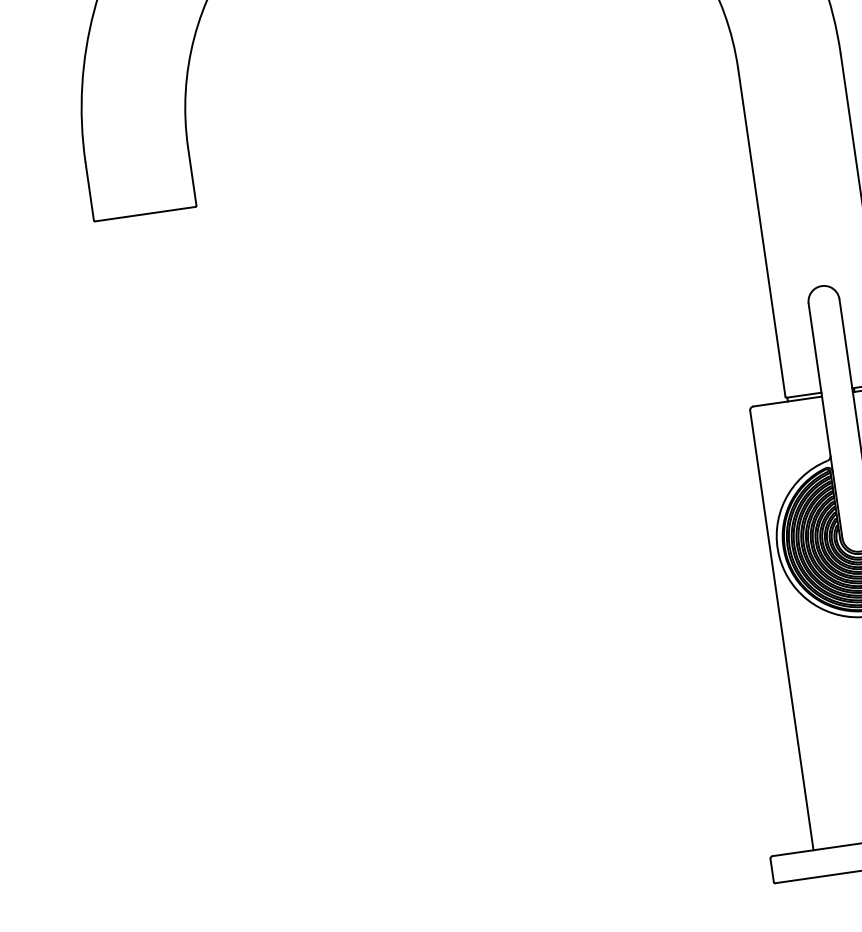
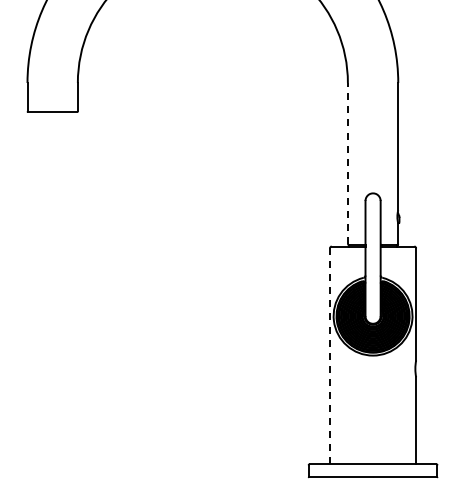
line: (760, 232) -> (347, 163), solid -> dashed
line: (780, 631) -> (329, 356), solid -> dashed

